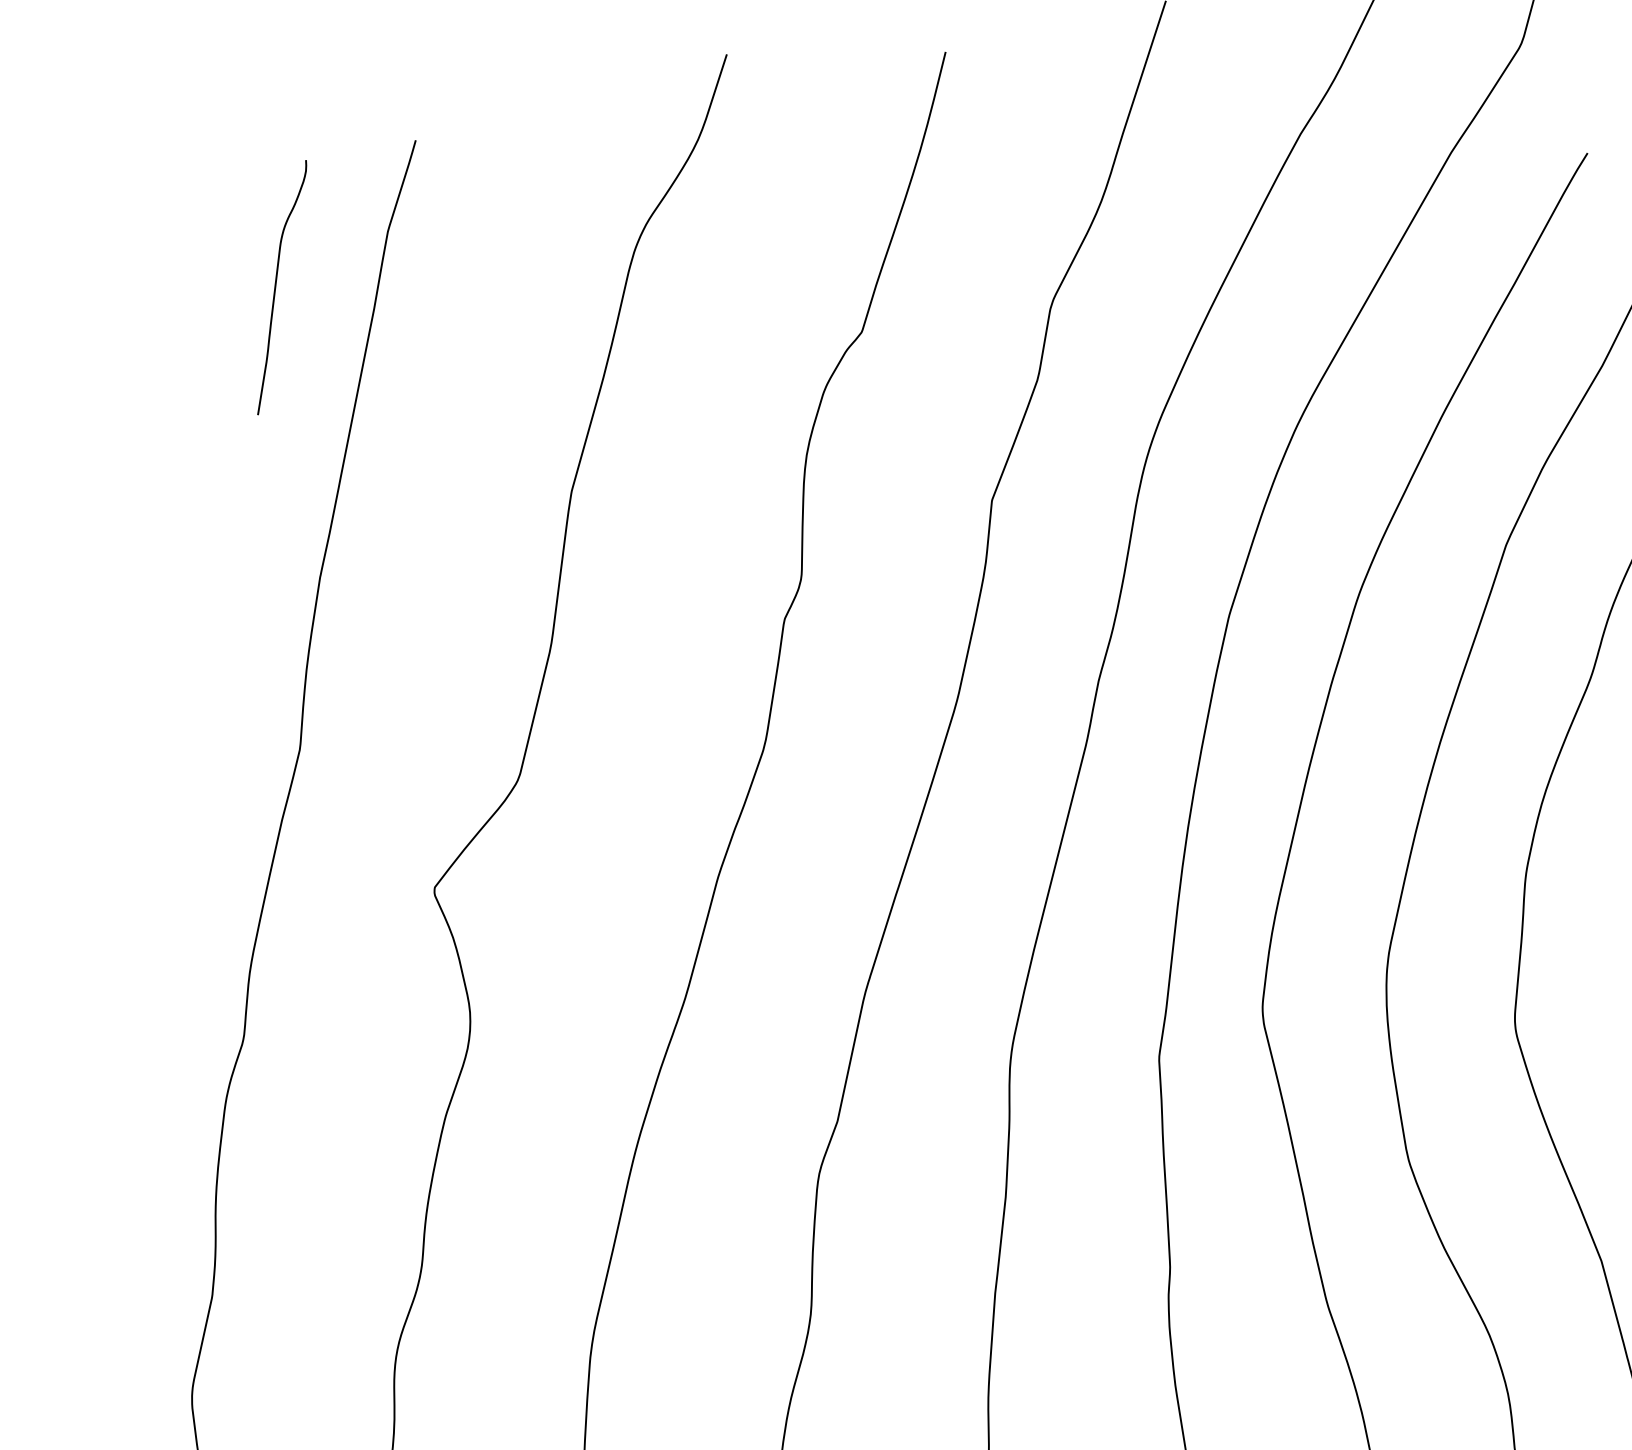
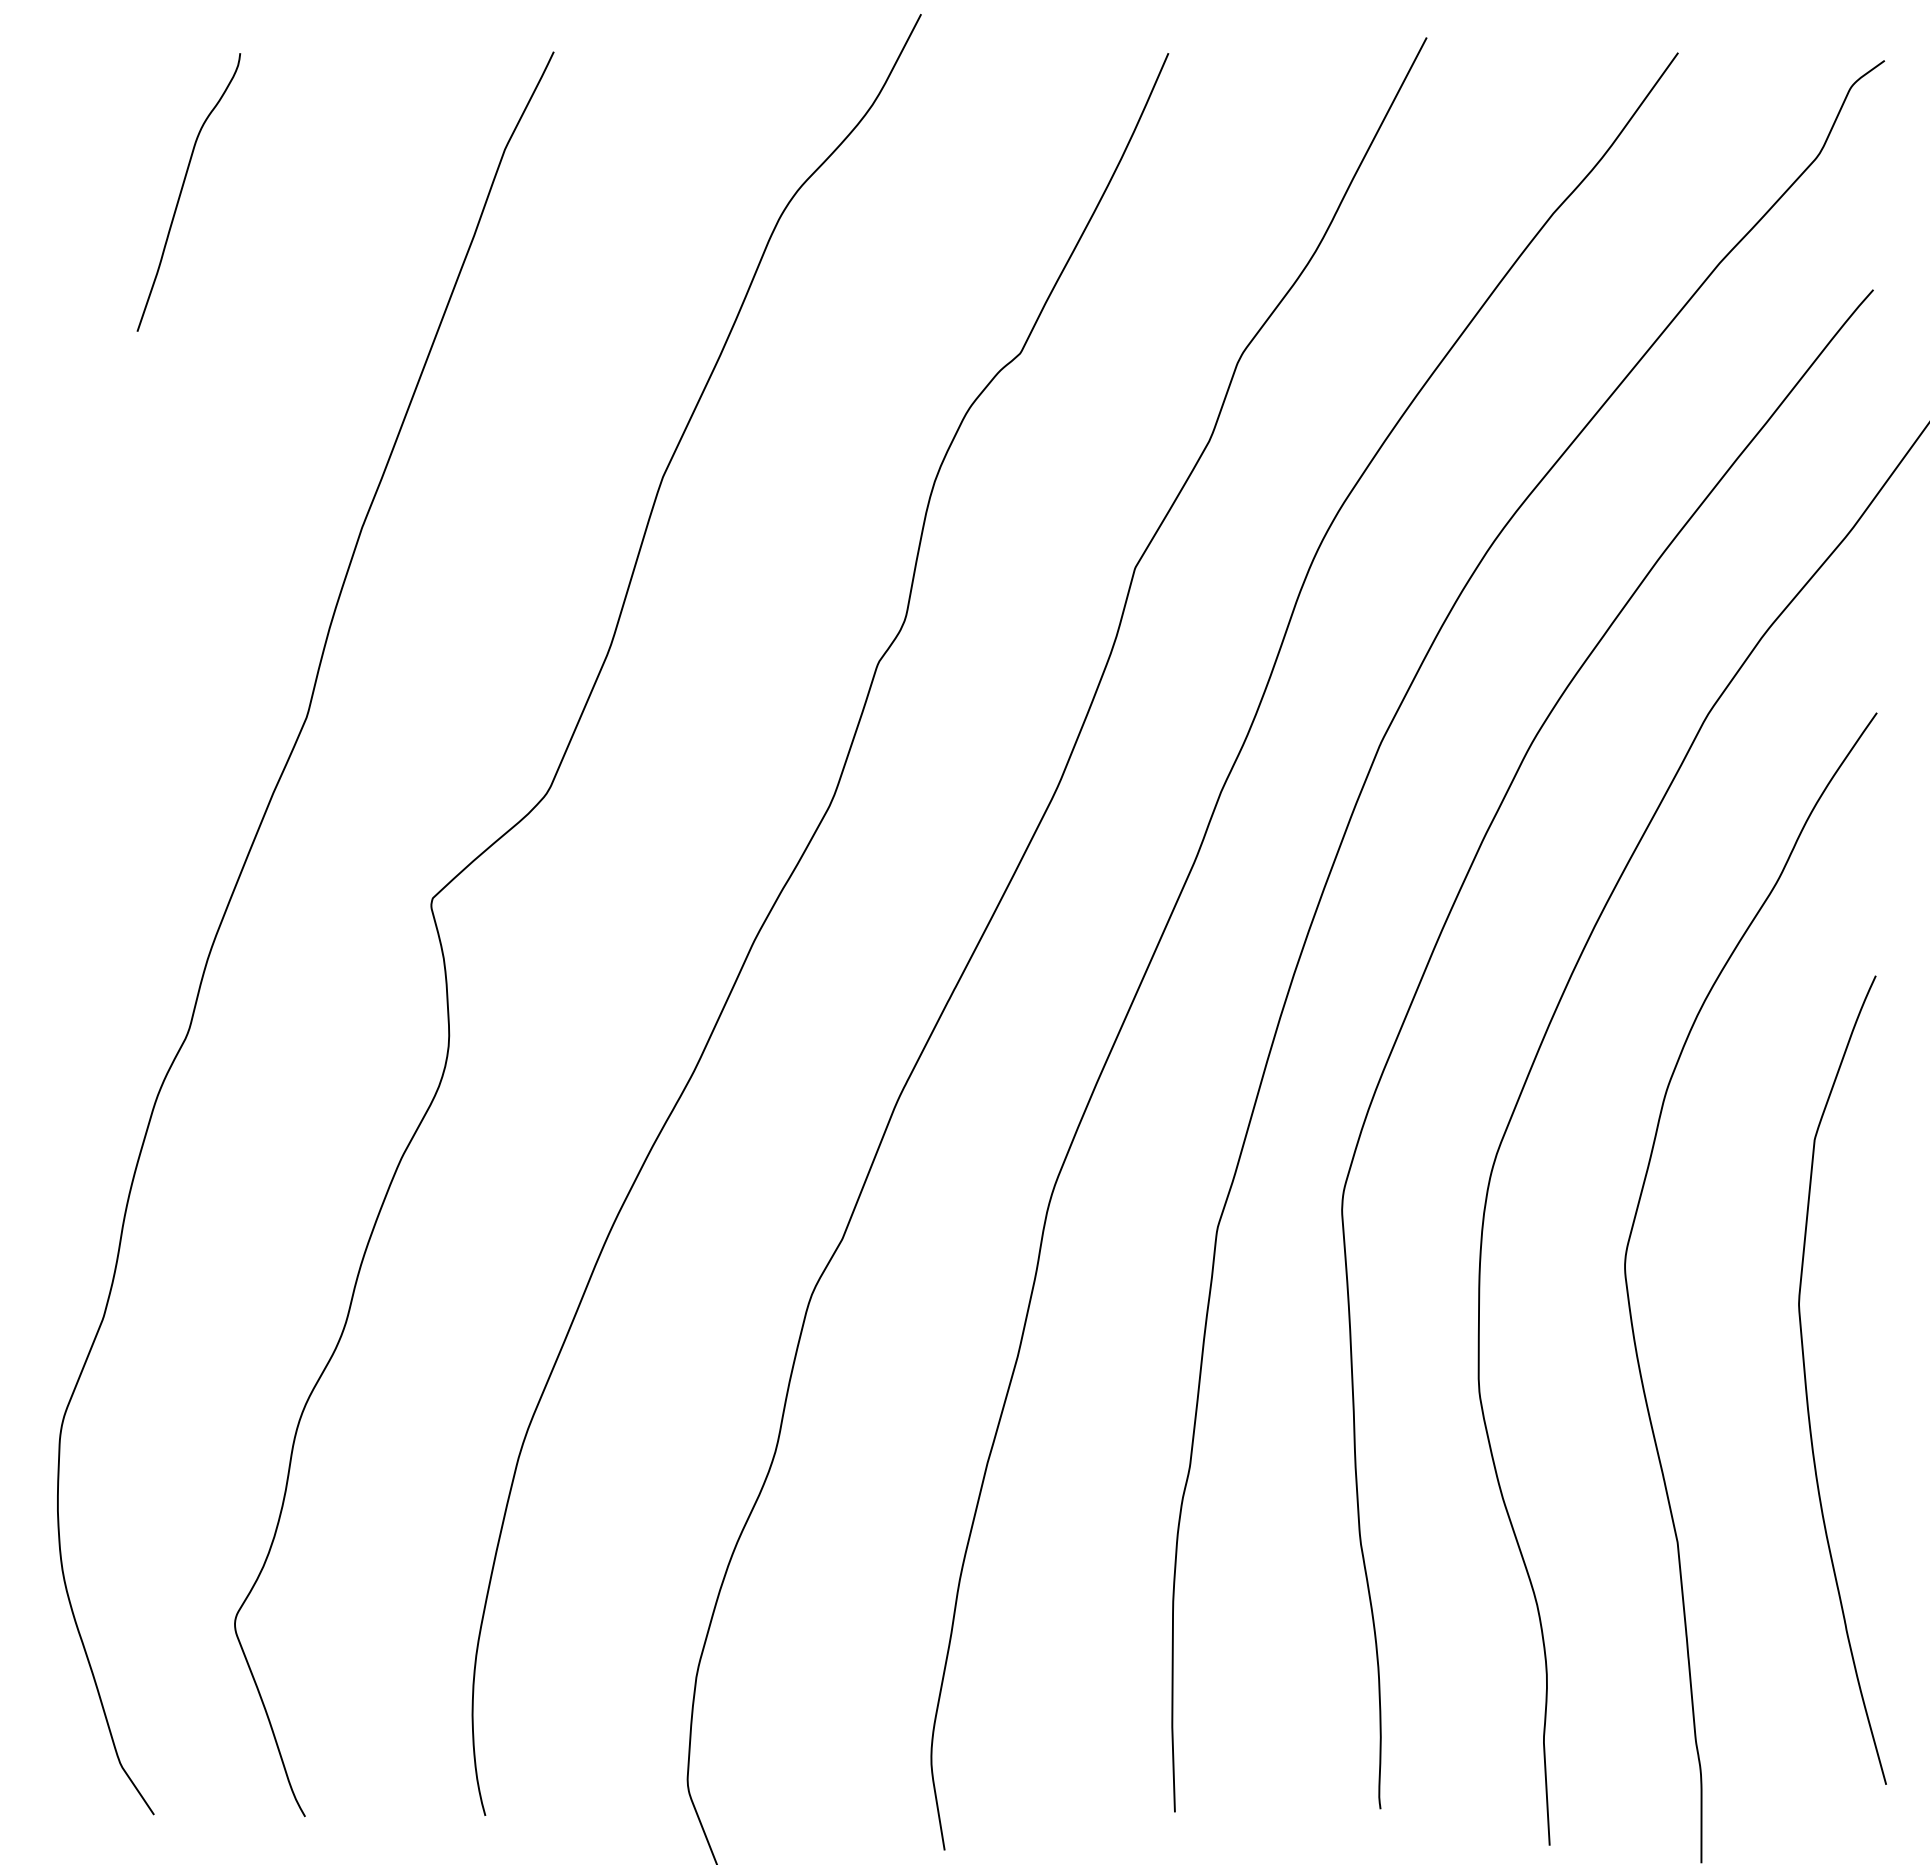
curve: (276, 287) -> (182, 191), moved

